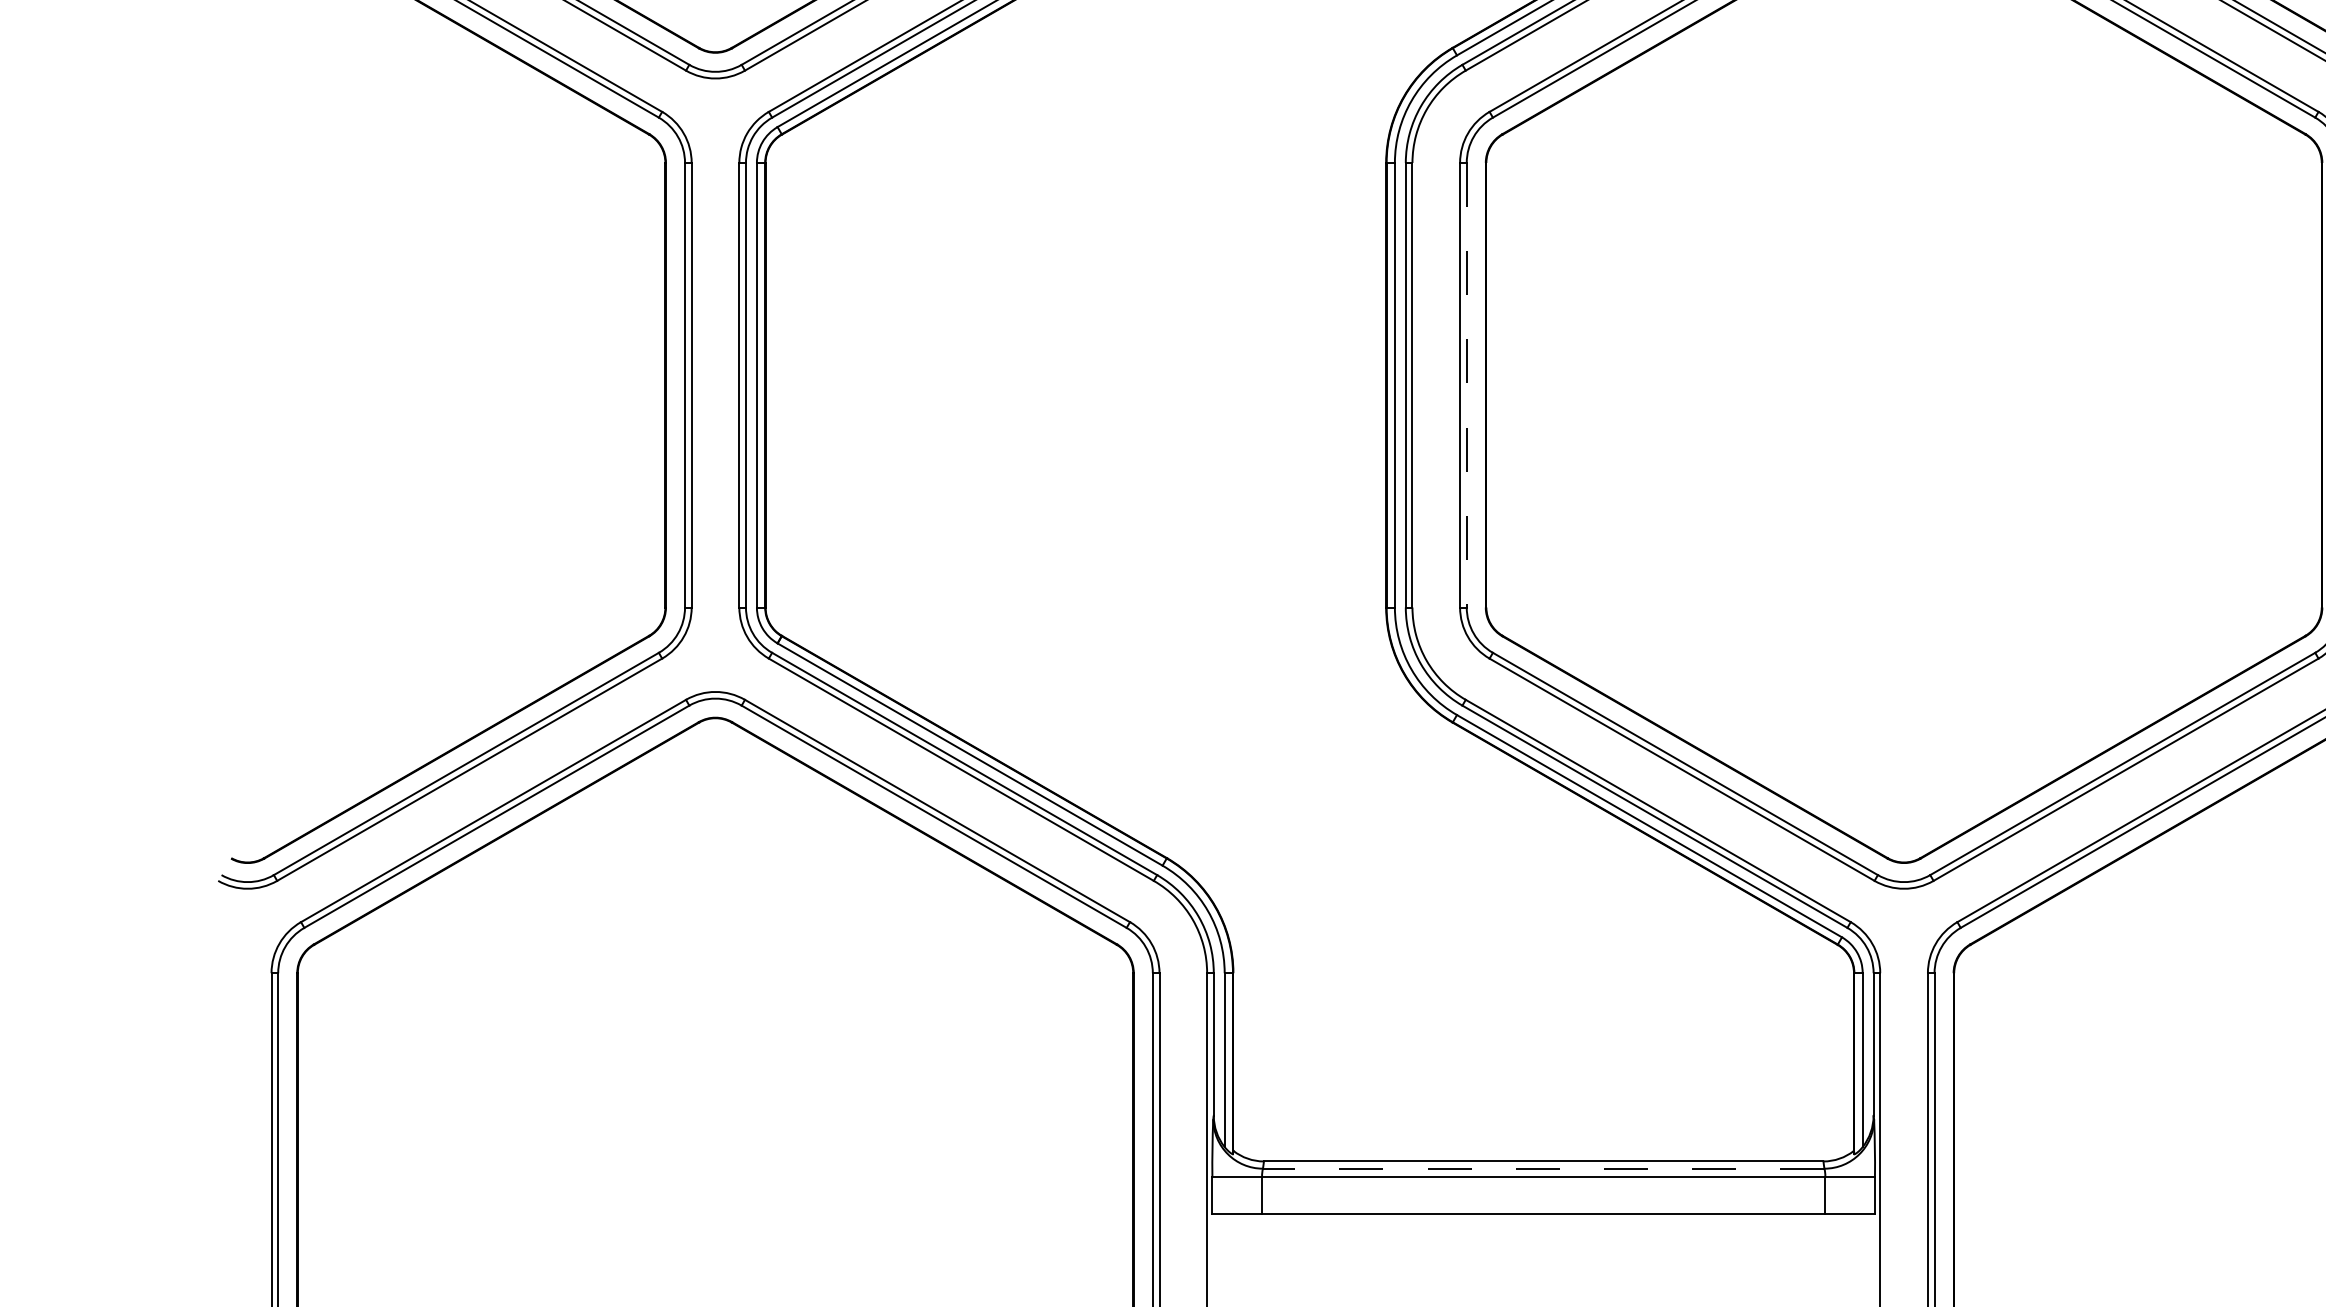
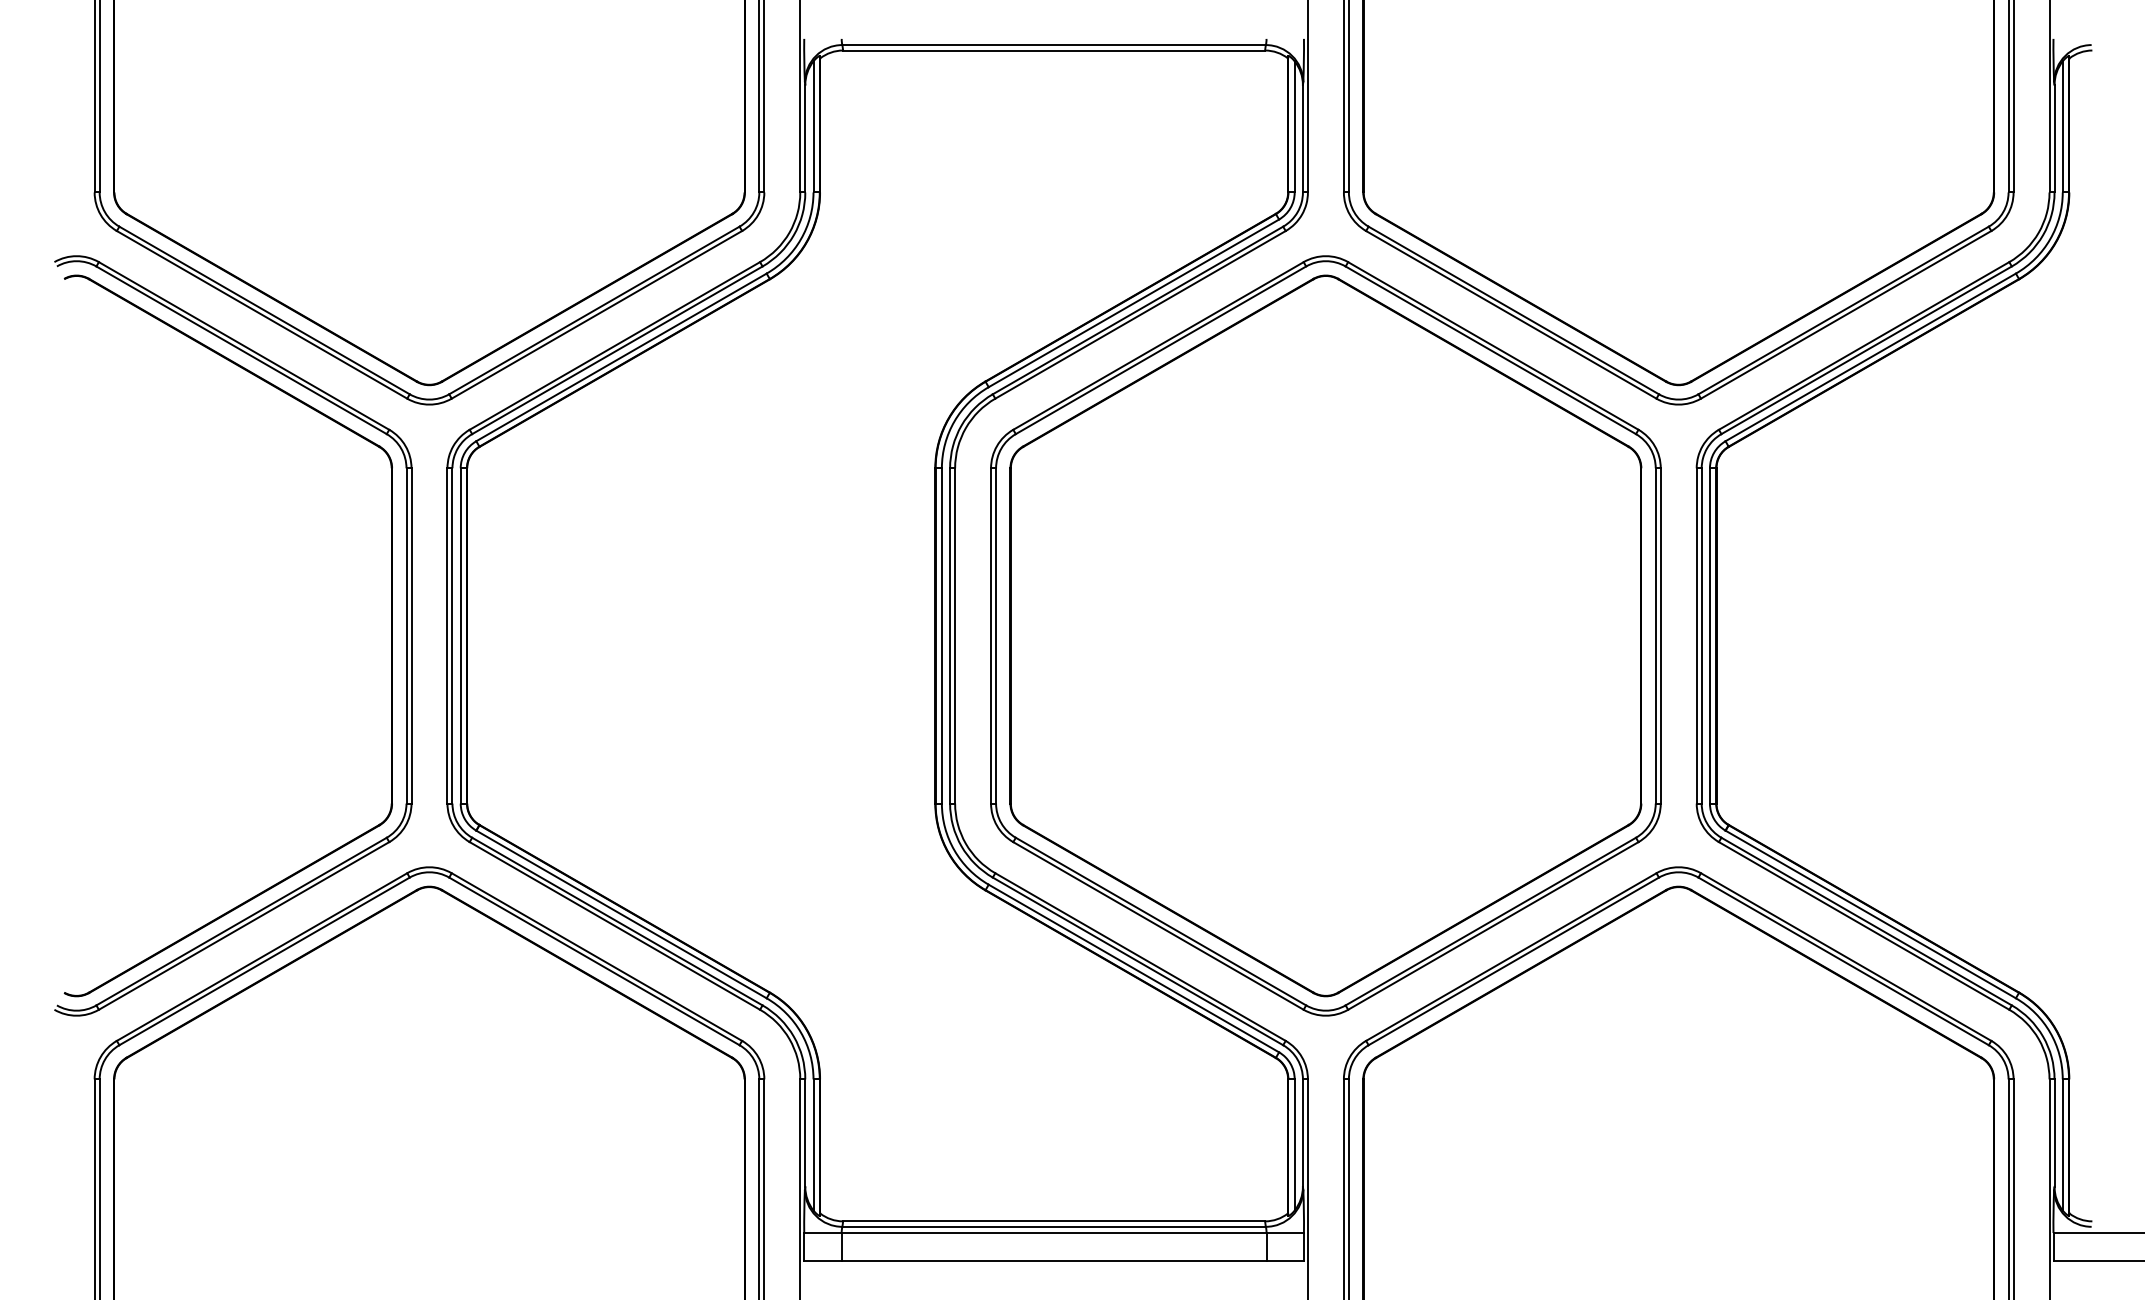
line: (1467, 384) -> (996, 635), dashed -> solid
line: (1544, 1168) -> (1054, 1226), dashed -> solid

